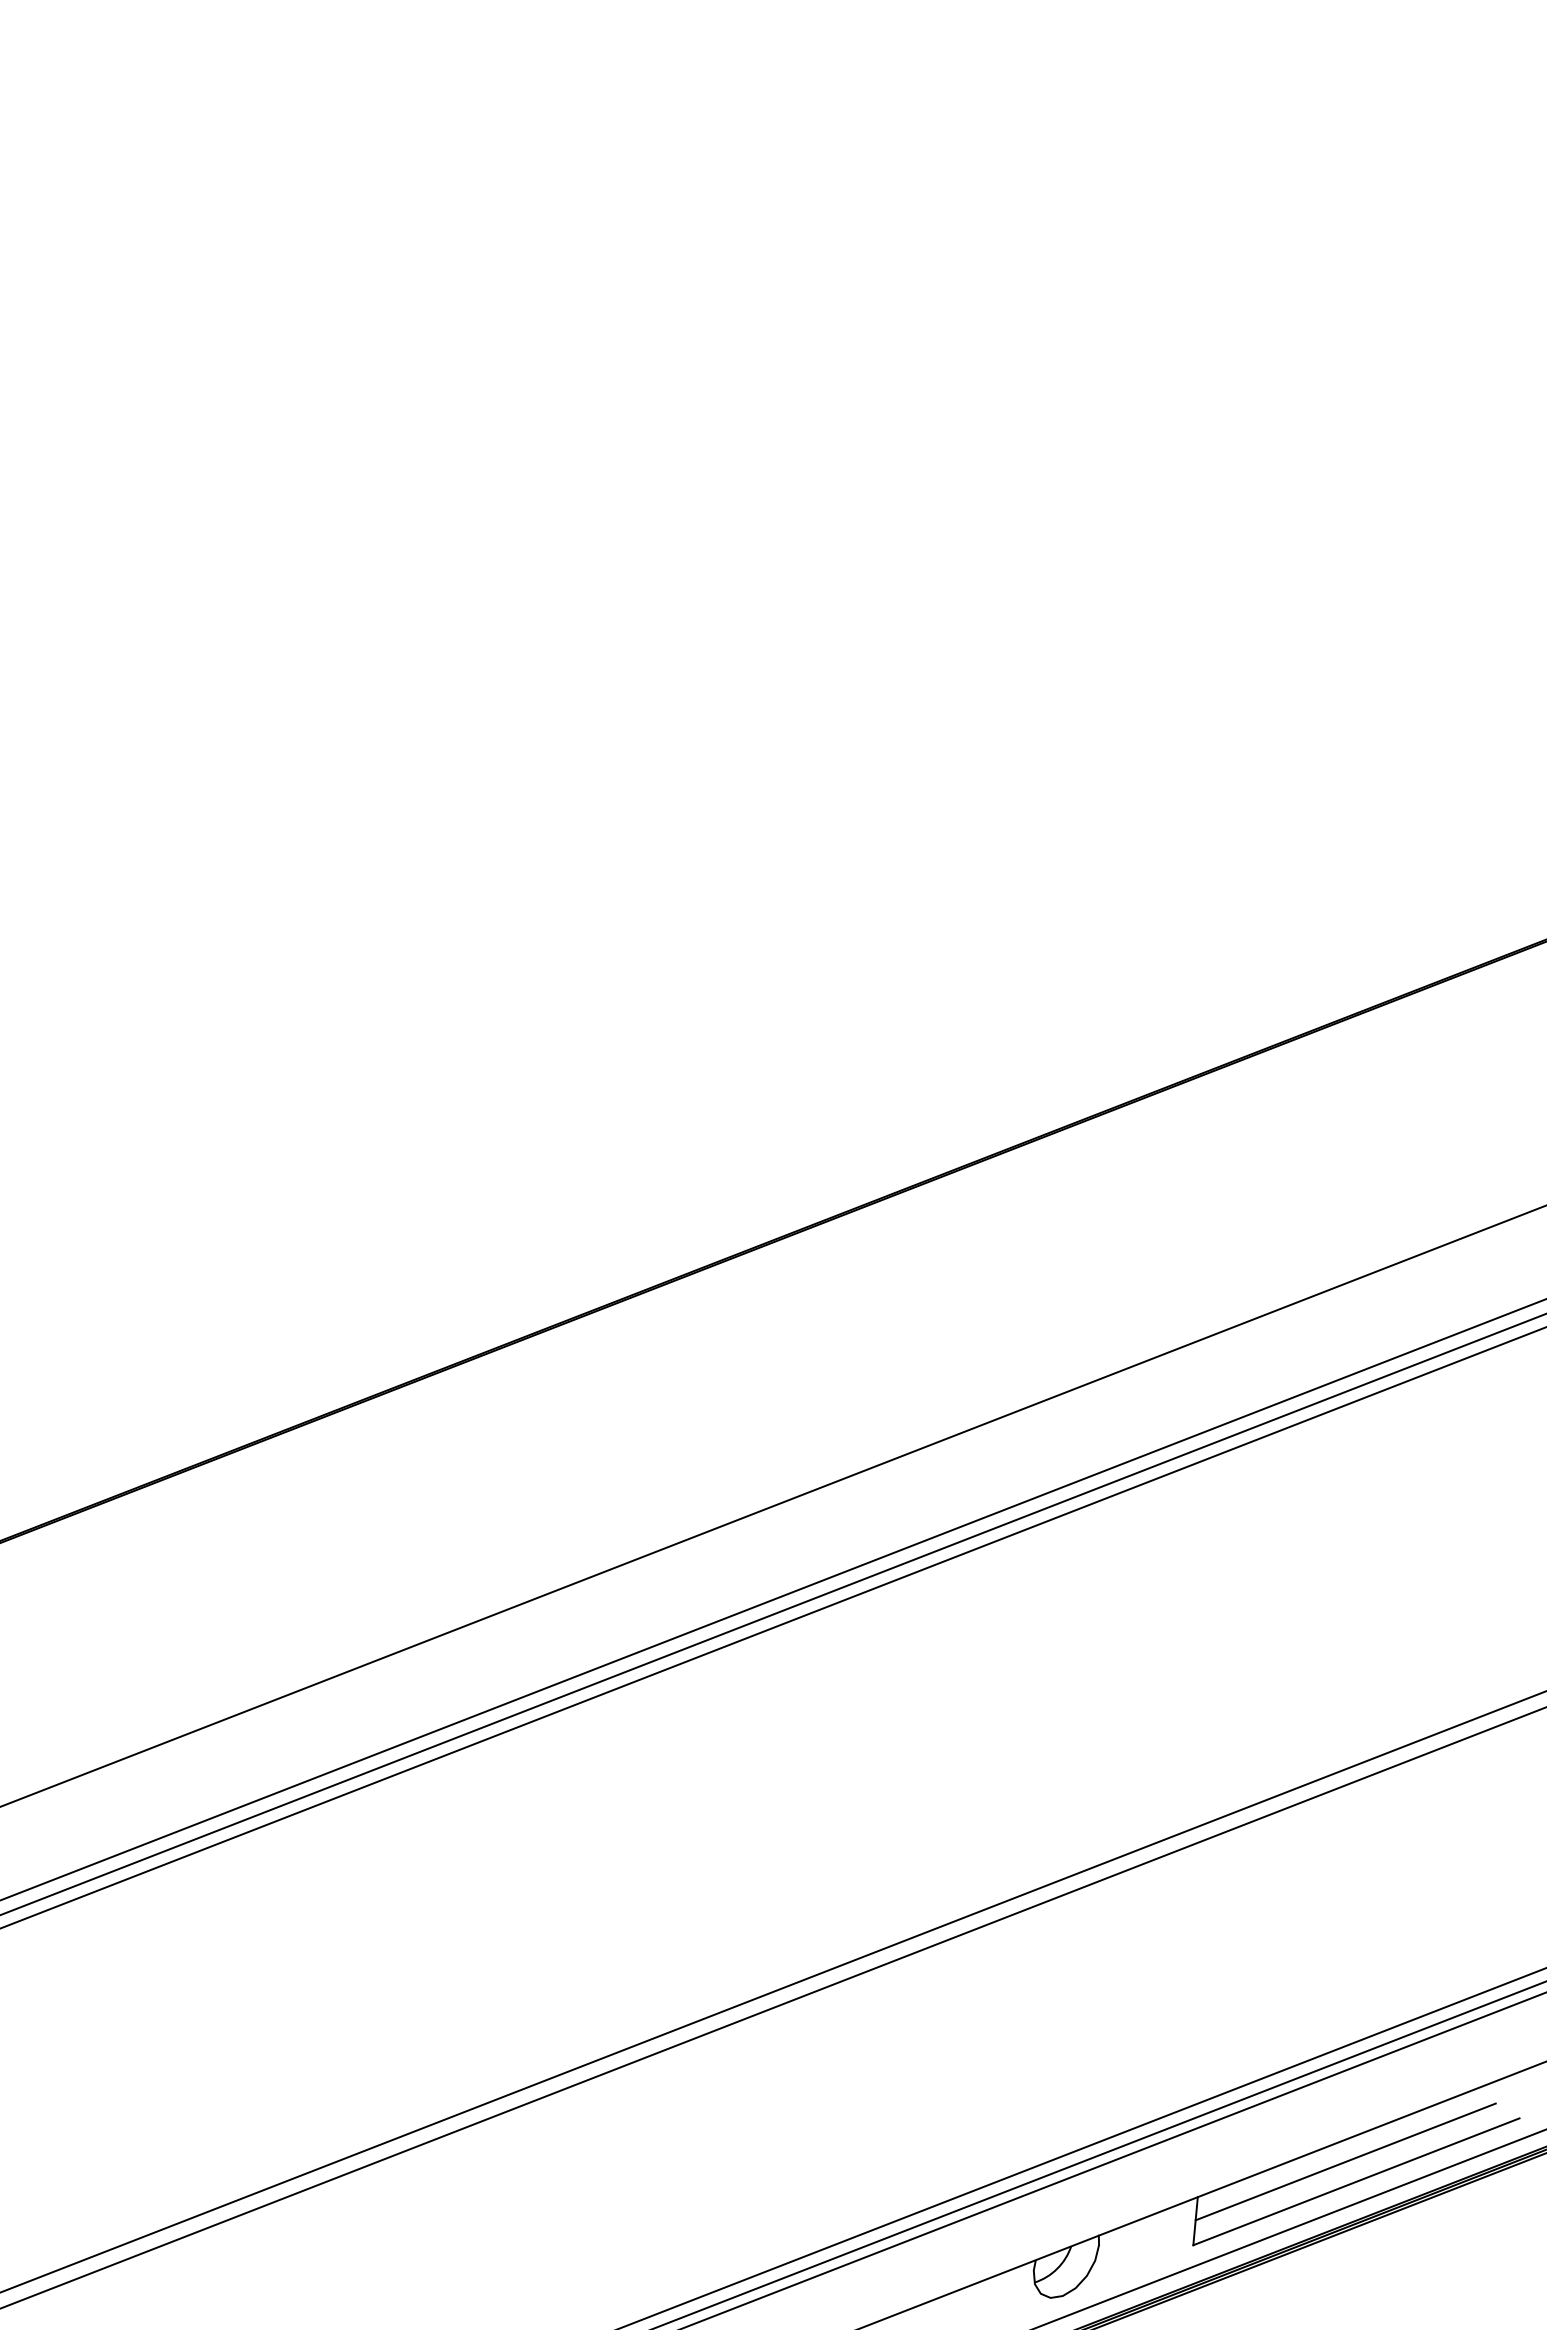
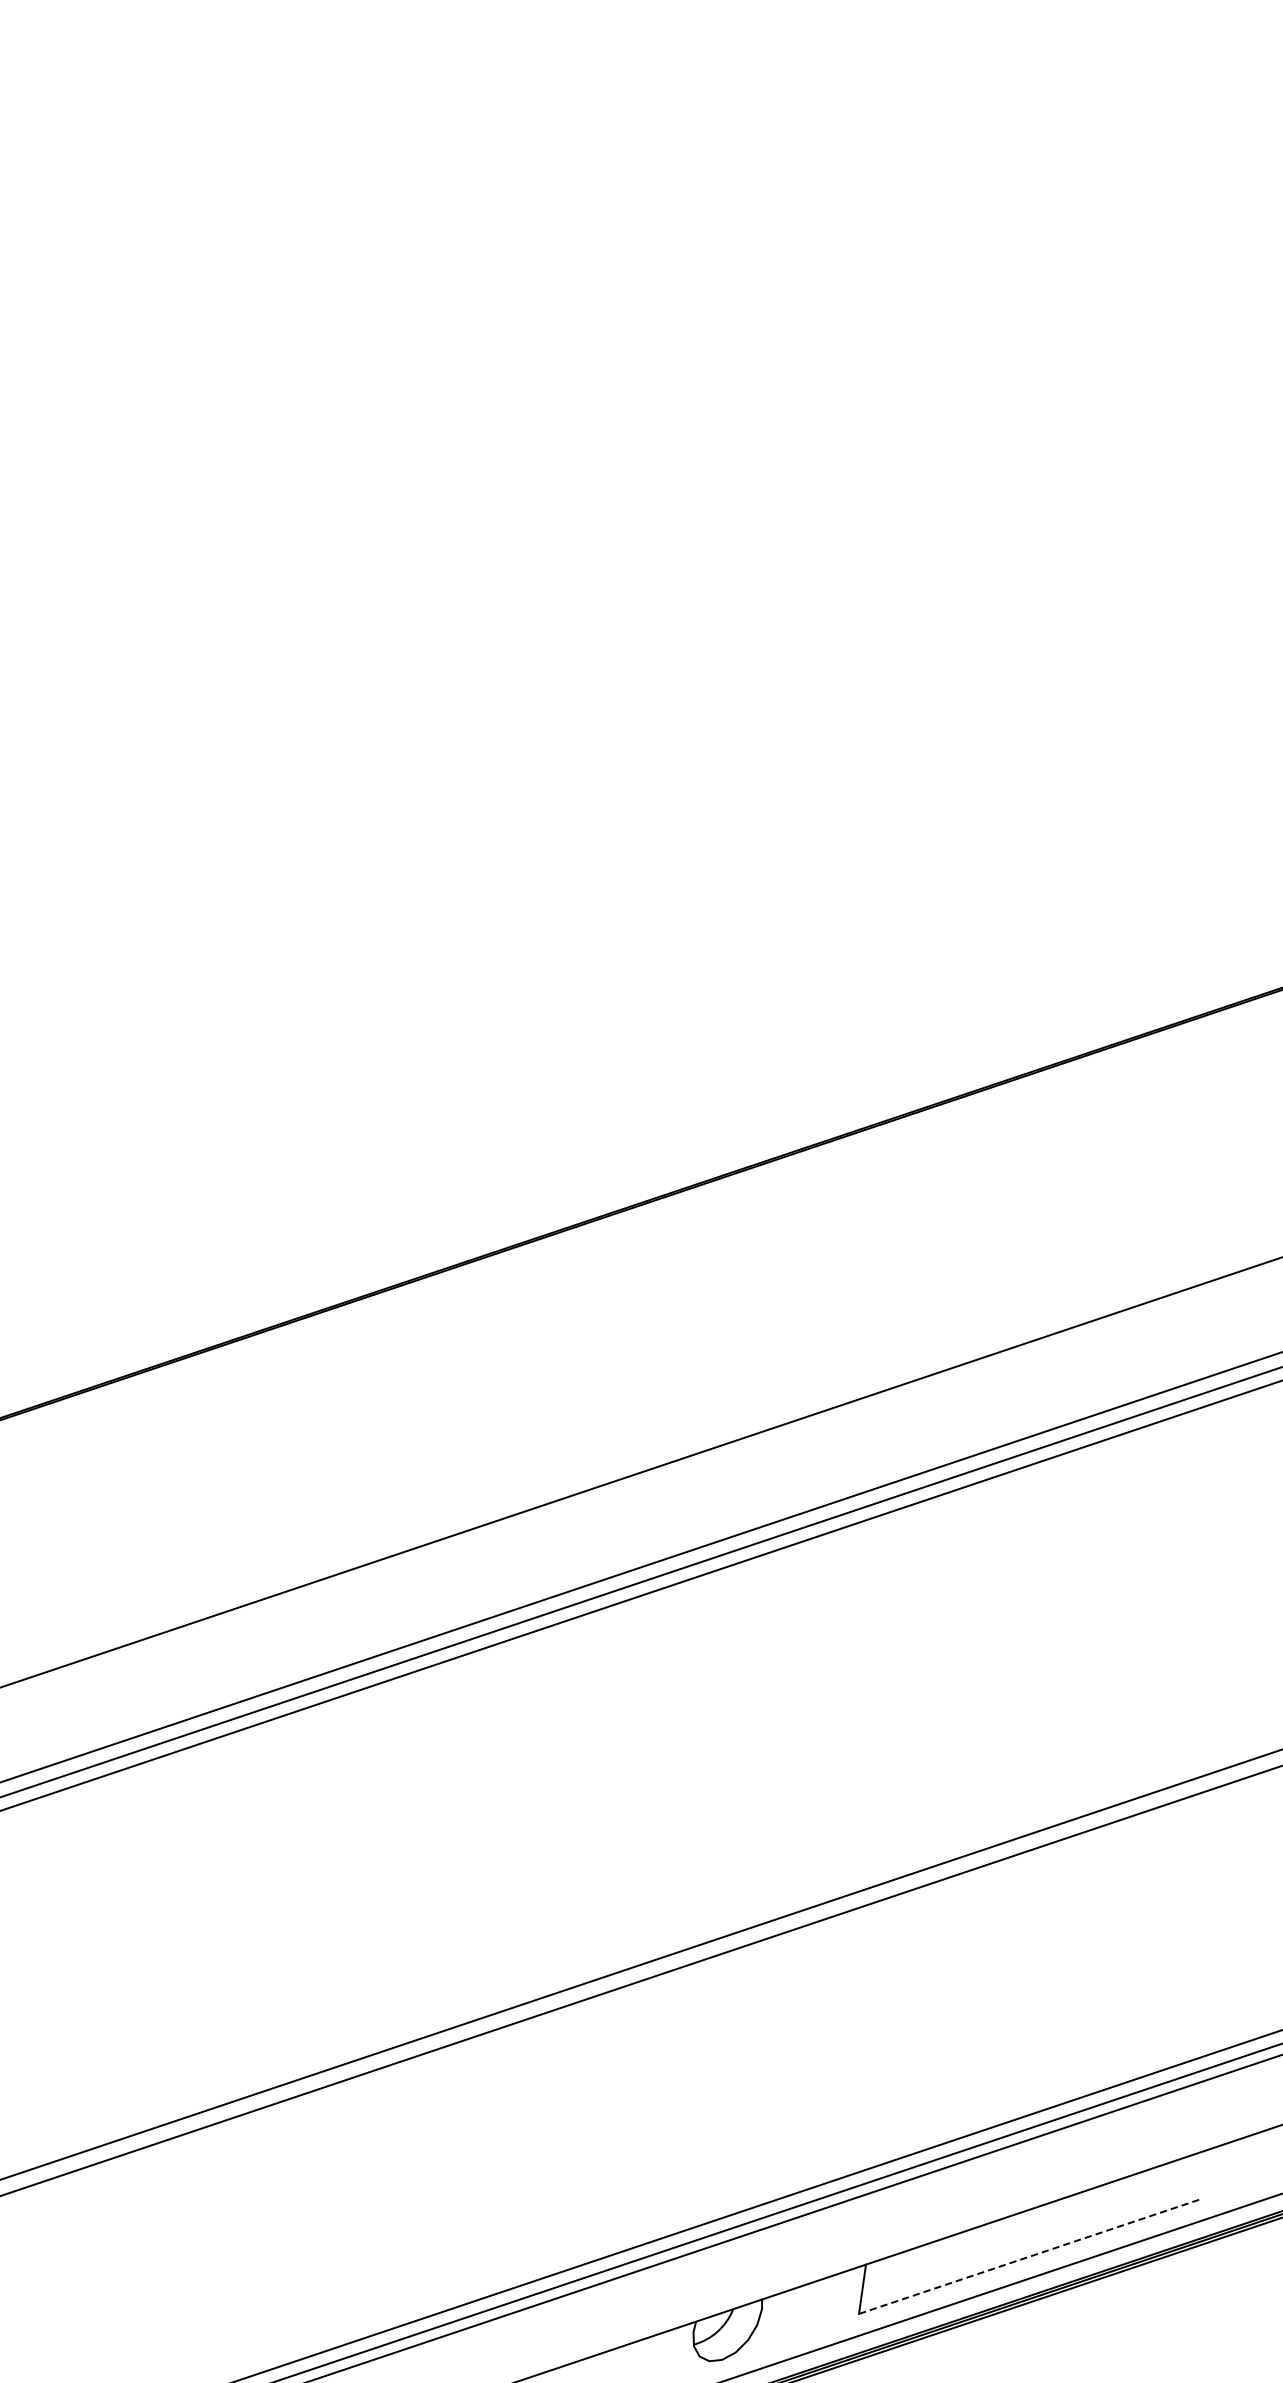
line: (1345, 2161) -> (1019, 2235), removed
line: (1356, 2181) -> (1030, 2256), solid -> dashed

